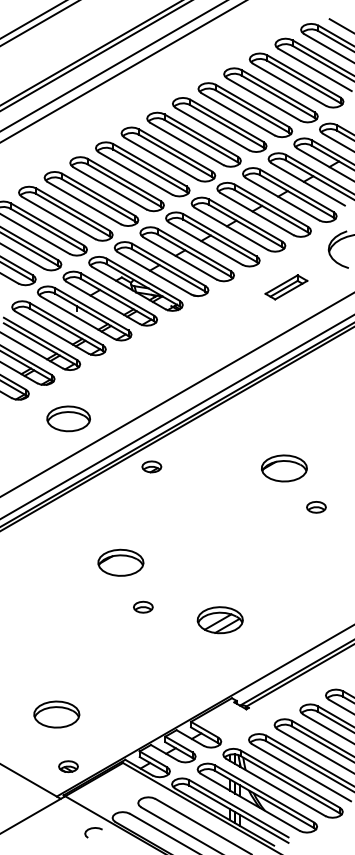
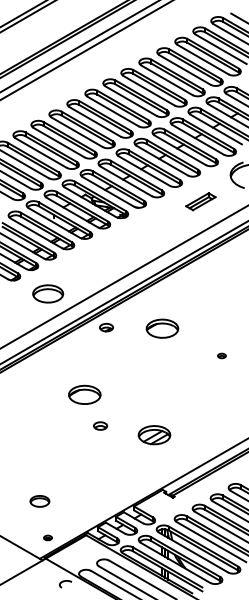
part: (284, 468) -> (162, 328), moved
part: (315, 506) -> (221, 355), size x0.6
part: (56, 714) -> (39, 501), size x0.6
part: (67, 766) -> (47, 537), size x0.6

